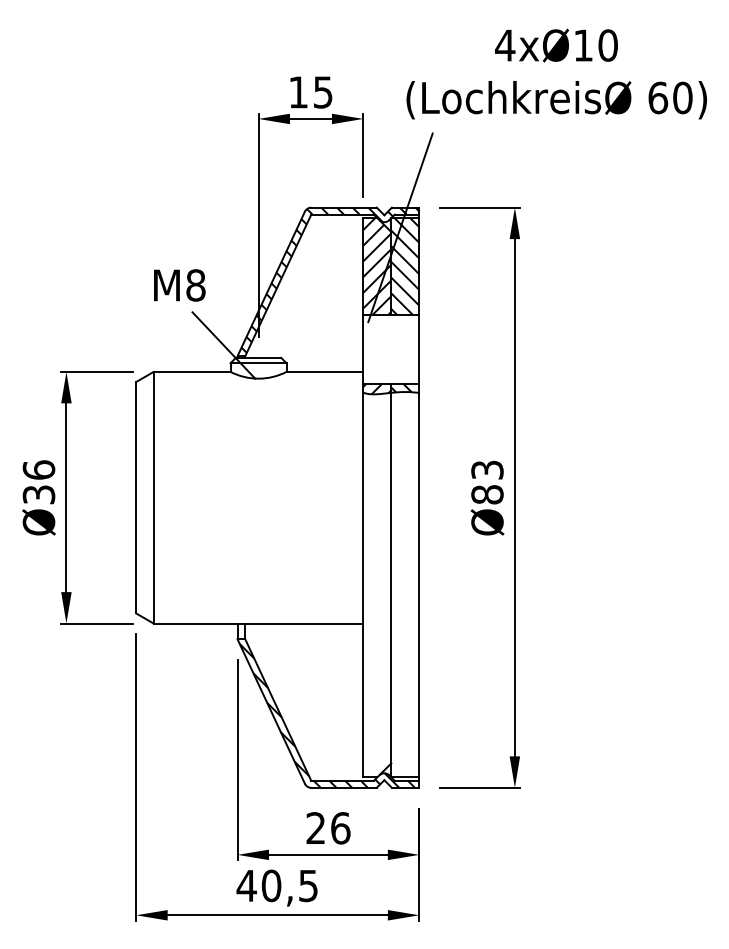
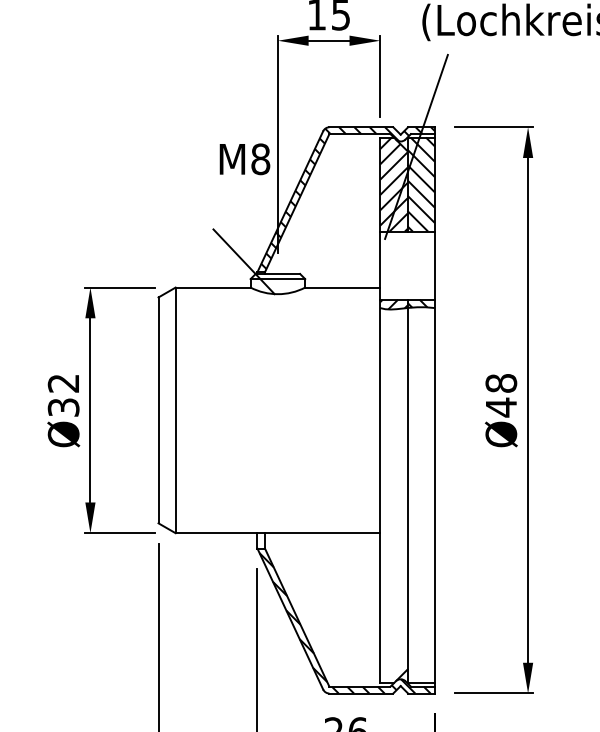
text: (179, 285) -> (244, 159), moved
text: (38, 469) -> (63, 382), Ø36 -> Ø32
text: (487, 482) -> (501, 395), Ø83 -> Ø48

